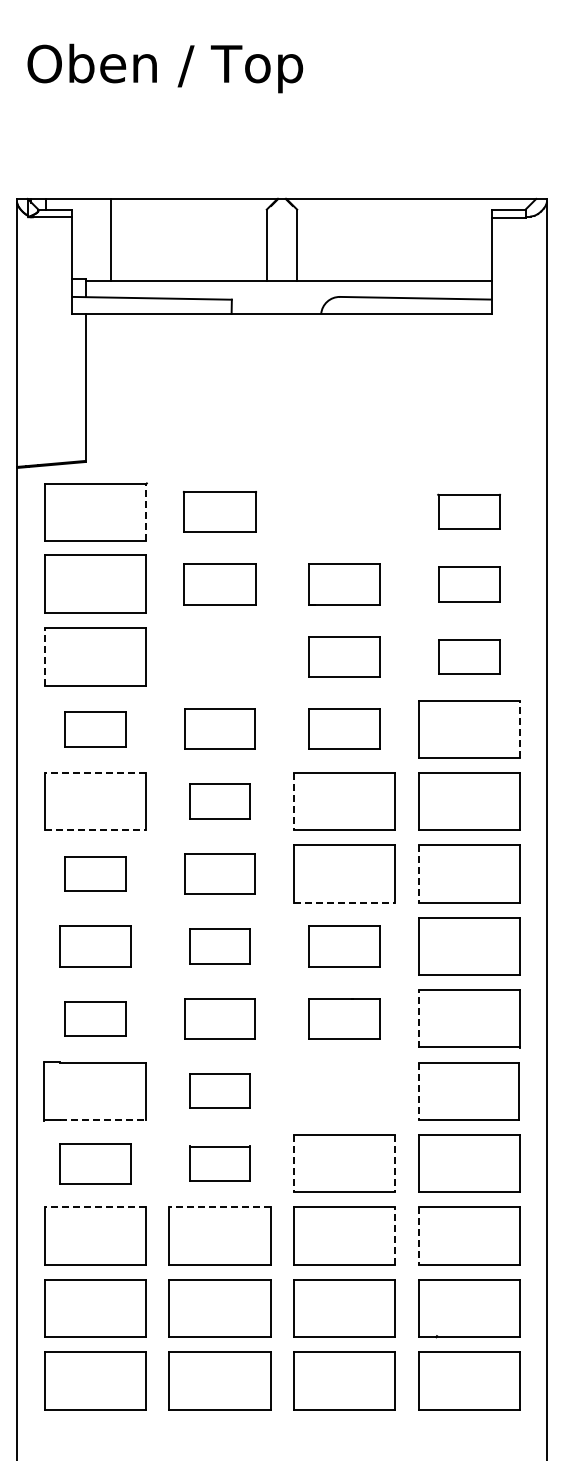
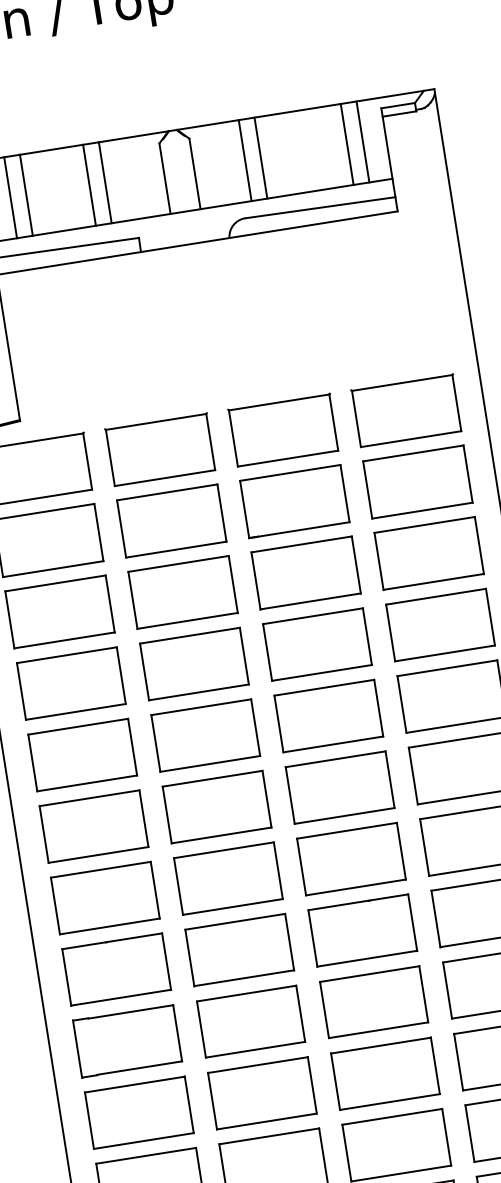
line: (127, 239) -> (26, 194), added
line: (191, 239) -> (89, 184), added
line: (207, 239) -> (105, 182), added
line: (348, 239) -> (244, 160), added
line: (364, 239) -> (260, 157), added
line: (452, 239) -> (347, 143), added
line: (468, 239) -> (363, 141), added
part: (219, 511) -> (159, 449), size x1.43
part: (344, 511) -> (283, 429), added
part: (468, 511) -> (405, 410), size x1.67
line: (146, 512) -> (87, 461), dashed -> solid
part: (219, 583) -> (171, 520), size x1.43
part: (344, 583) -> (294, 500), size x1.43
part: (468, 583) -> (417, 481), size x1.67
line: (44, 656) -> (9, 619), dashed -> solid
part: (219, 656) -> (182, 592), added
part: (344, 656) -> (306, 572), size x1.43
part: (468, 656) -> (428, 553), size x1.67
part: (95, 729) -> (71, 683), size x1.67
part: (219, 729) -> (194, 664), size x1.43
part: (344, 729) -> (317, 644), size x1.43
line: (519, 729) -> (490, 617), dashed -> solid
line: (95, 772) -> (78, 726), dashed -> solid
part: (219, 801) -> (205, 735), size x1.67
line: (294, 801) -> (279, 723), dashed -> solid
line: (95, 830) -> (87, 783), dashed -> solid
part: (95, 873) -> (94, 825), size x1.67
part: (219, 873) -> (216, 806), size x1.43
line: (418, 874) -> (413, 776), dashed -> solid
line: (344, 902) -> (344, 815), dashed -> solid
part: (95, 946) -> (105, 898), size x1.43
part: (219, 946) -> (227, 878), size x1.67
part: (344, 946) -> (351, 859), size x1.43
part: (95, 1018) -> (116, 969), size x1.67
part: (219, 1018) -> (239, 949), size x1.43
part: (344, 1018) -> (362, 930), size x1.43
line: (418, 1018) -> (435, 918), dashed -> solid
part: (219, 1091) -> (250, 1021), size x1.67
part: (344, 1091) -> (374, 1002), added
line: (418, 1091) -> (447, 990), dashed -> solid
line: (102, 1119) -> (139, 1067), dashed -> solid
part: (95, 1163) -> (139, 1112), size x1.43
part: (219, 1163) -> (261, 1093), size x1.67
line: (294, 1163) -> (335, 1081), dashed -> solid
line: (395, 1163) -> (435, 1065), dashed -> solid
line: (95, 1207) -> (146, 1155), dashed -> solid
line: (219, 1207) -> (268, 1136), dashed -> solid
line: (395, 1236) -> (447, 1137), dashed -> solid
line: (418, 1236) -> (469, 1133), dashed -> solid

